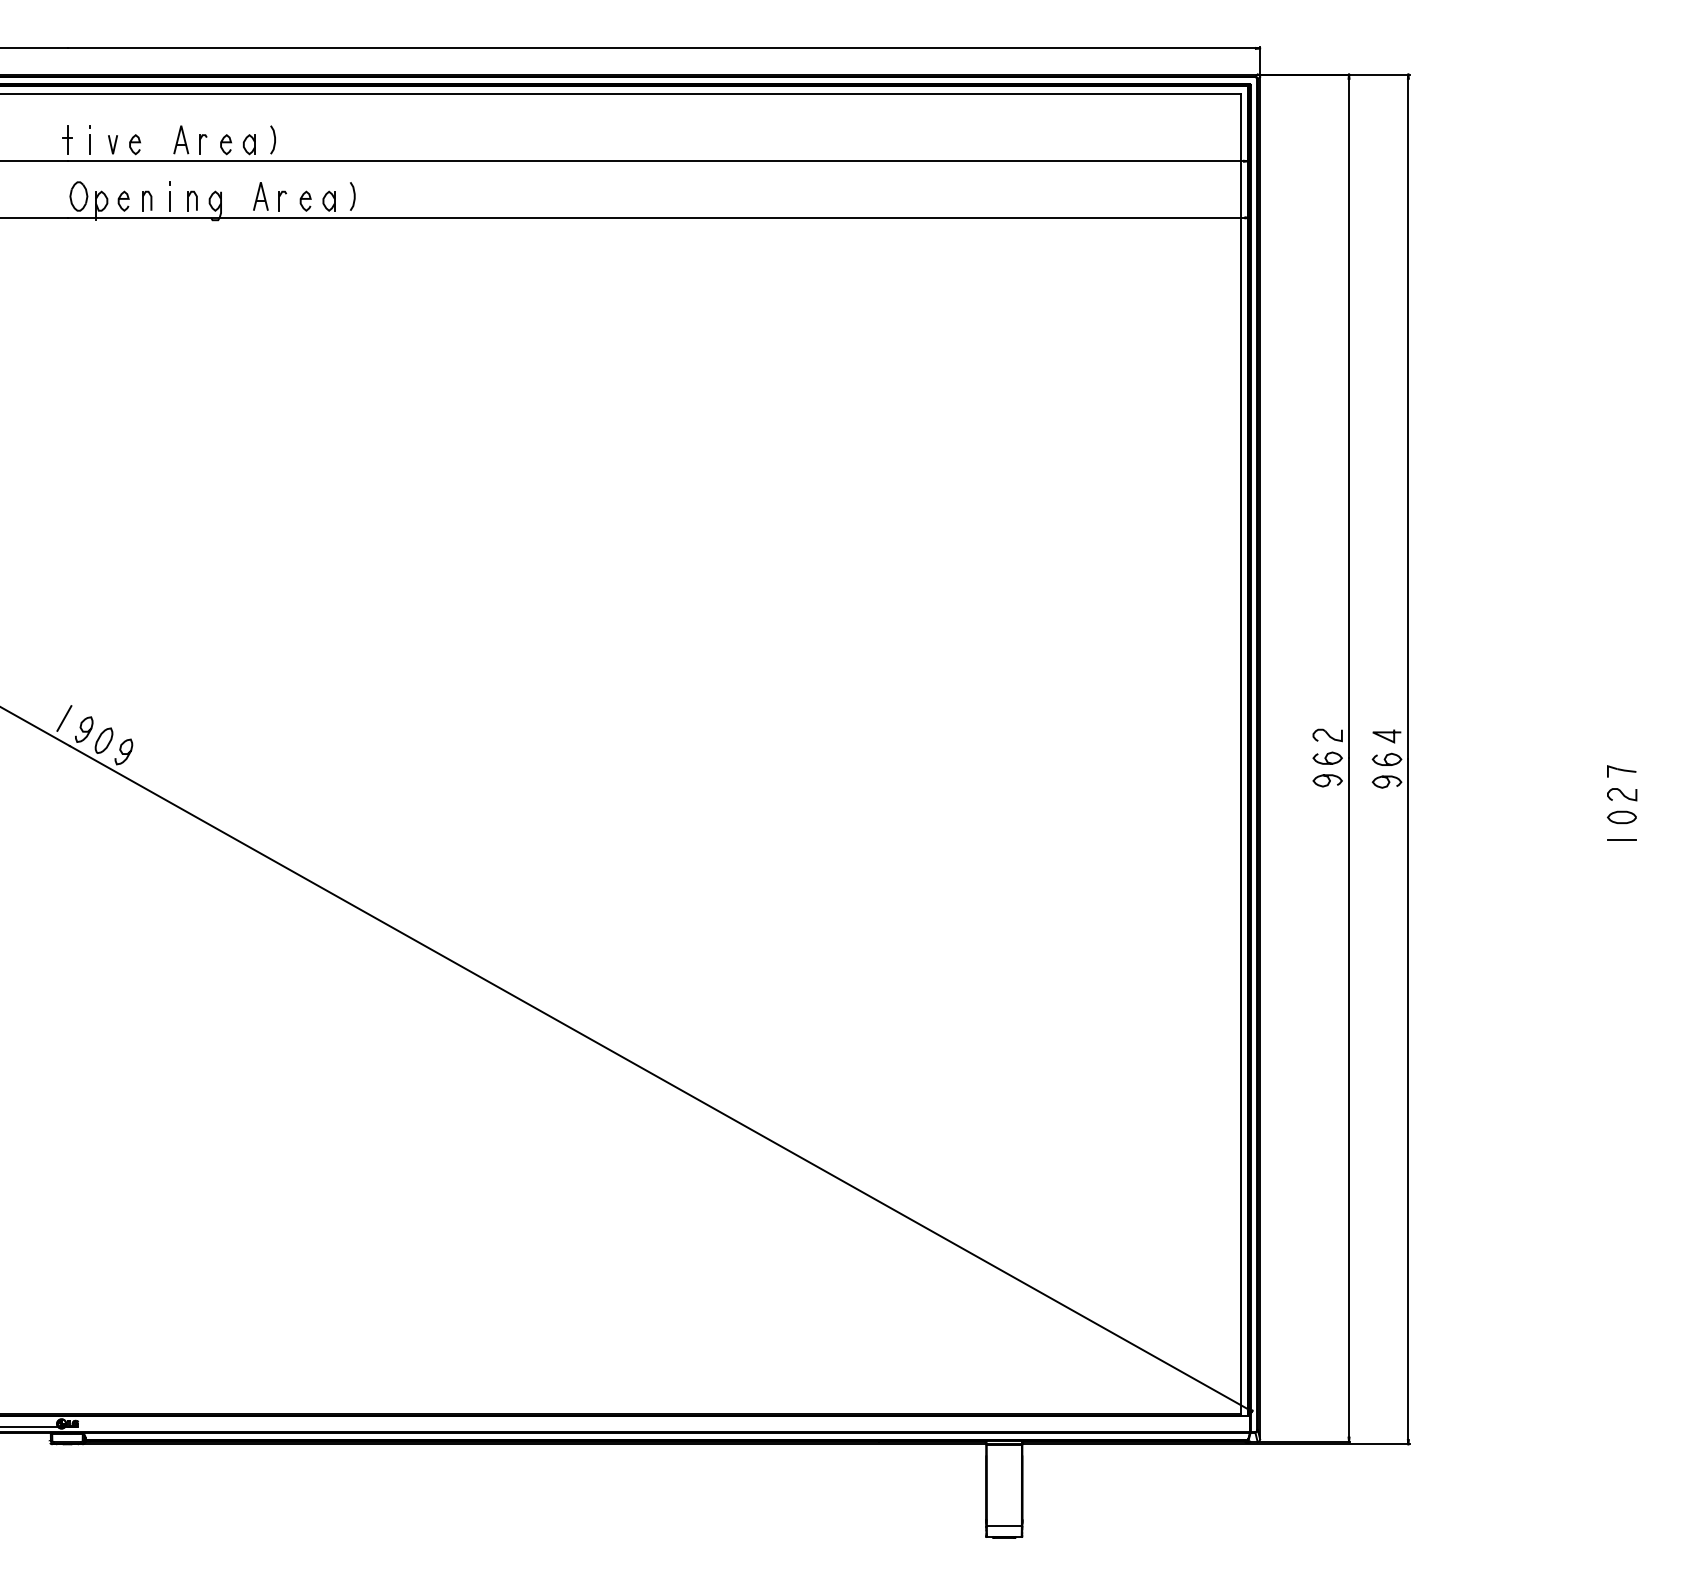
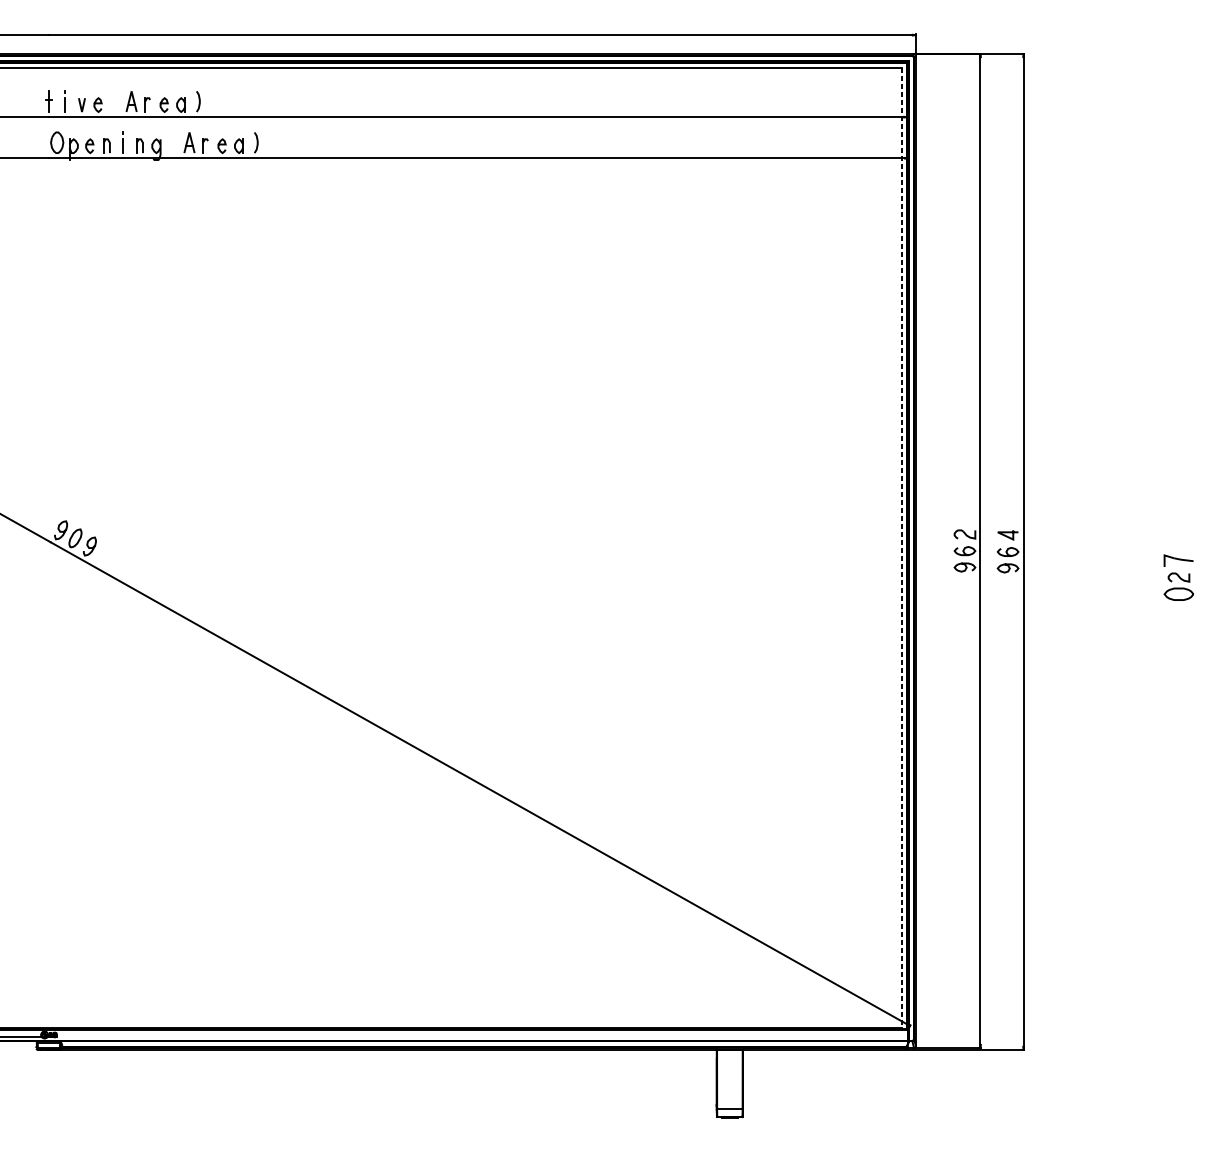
line: (64, 718) -> (46, 522), removed
line: (1240, 753) -> (901, 547), solid -> dashed
part: (1621, 771) -> (1178, 560), size x1.4
part: (1621, 816) -> (1178, 593), size x1.4
line: (1621, 840) -> (1178, 610), removed

